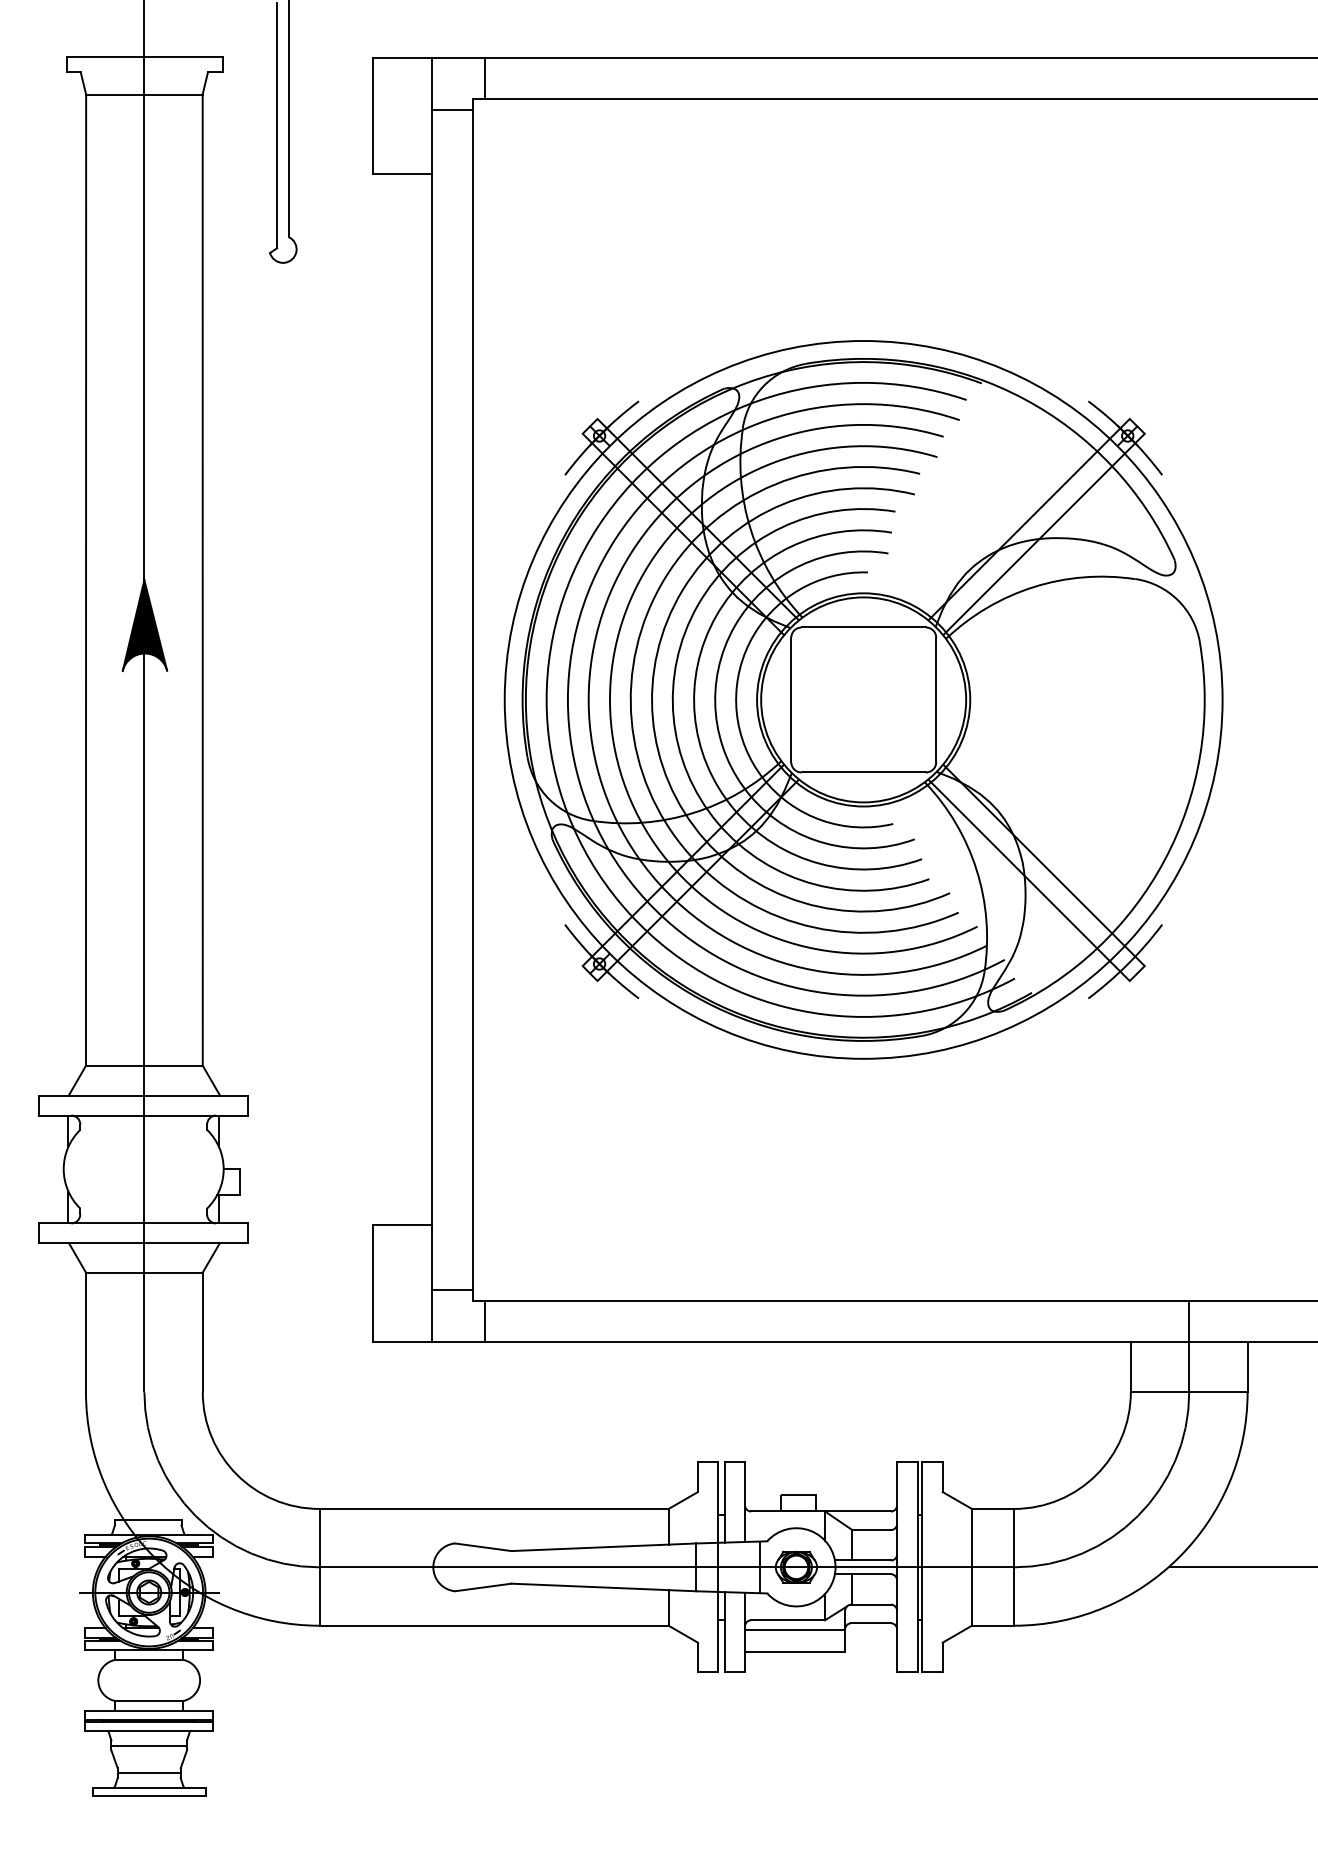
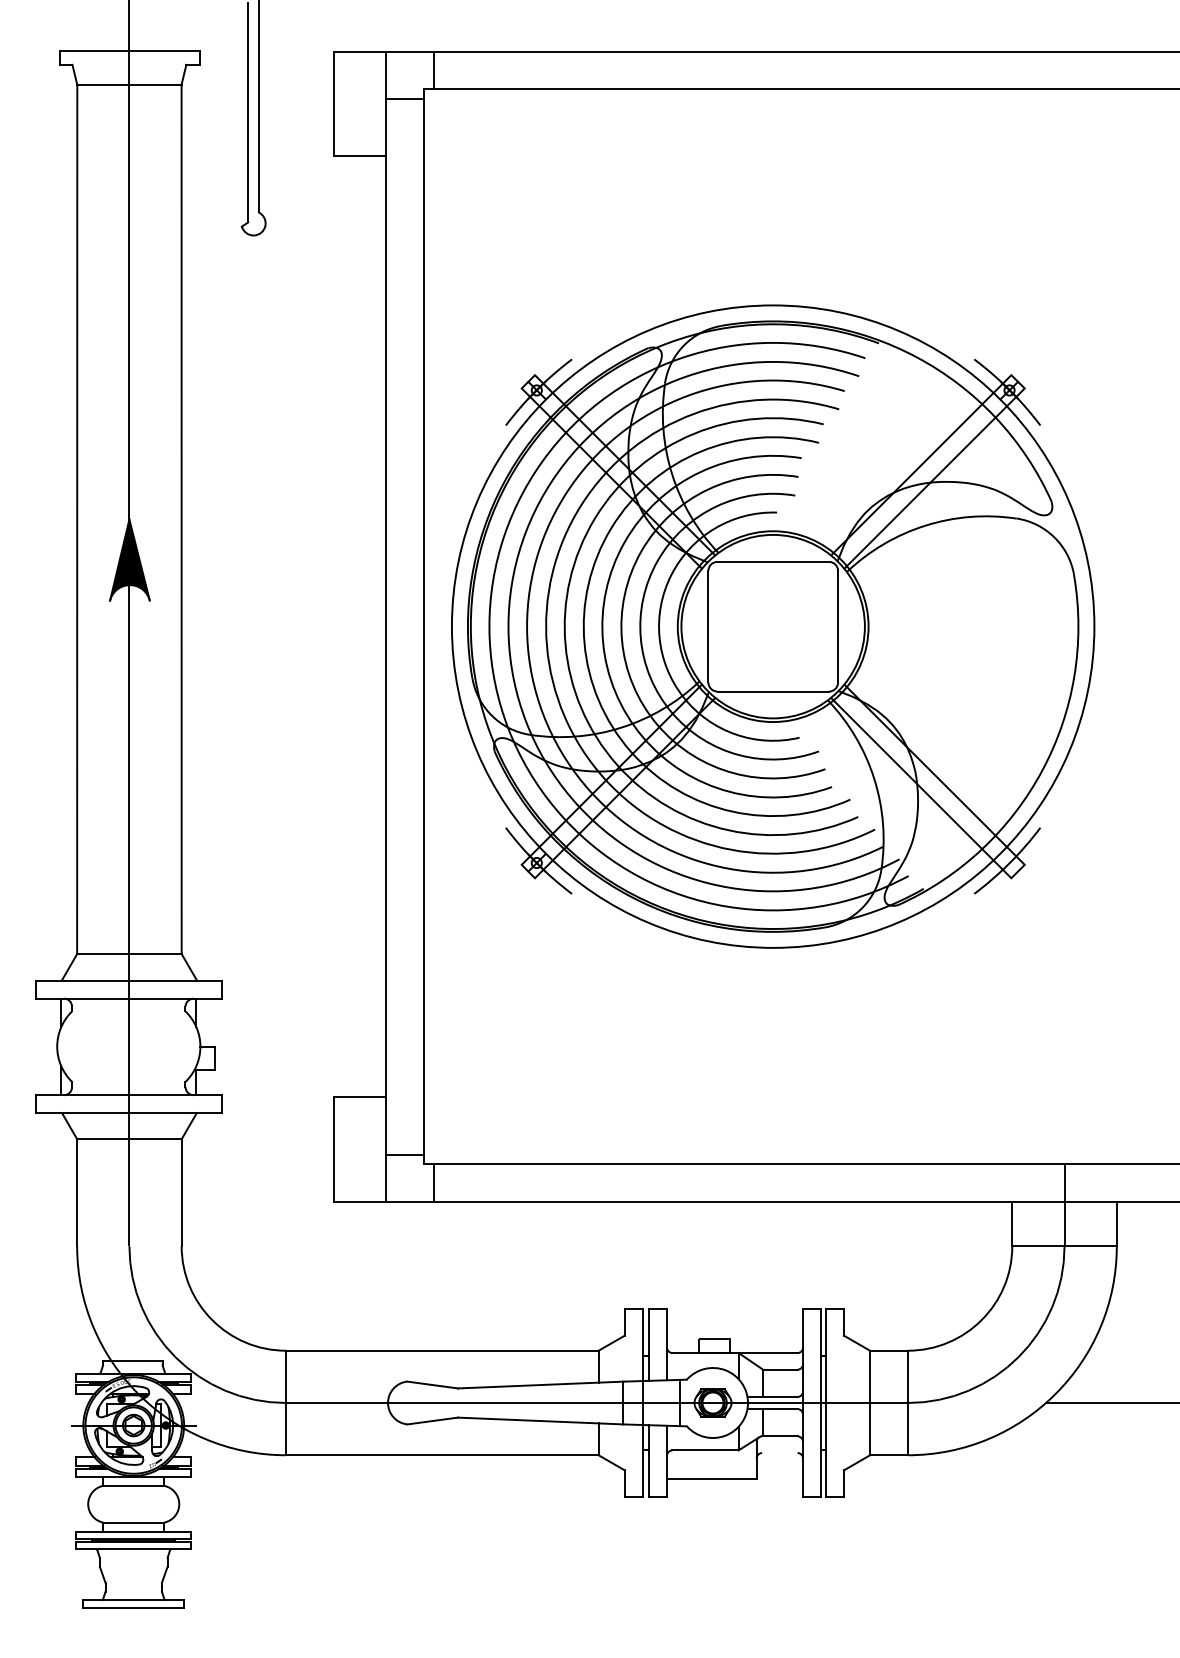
line: (870, 1623) -> (779, 1453), removed
line: (795, 1630) -> (712, 1459), removed
line: (149, 1745) -> (133, 1562), removed
line: (148, 1772) -> (133, 1586), removed

